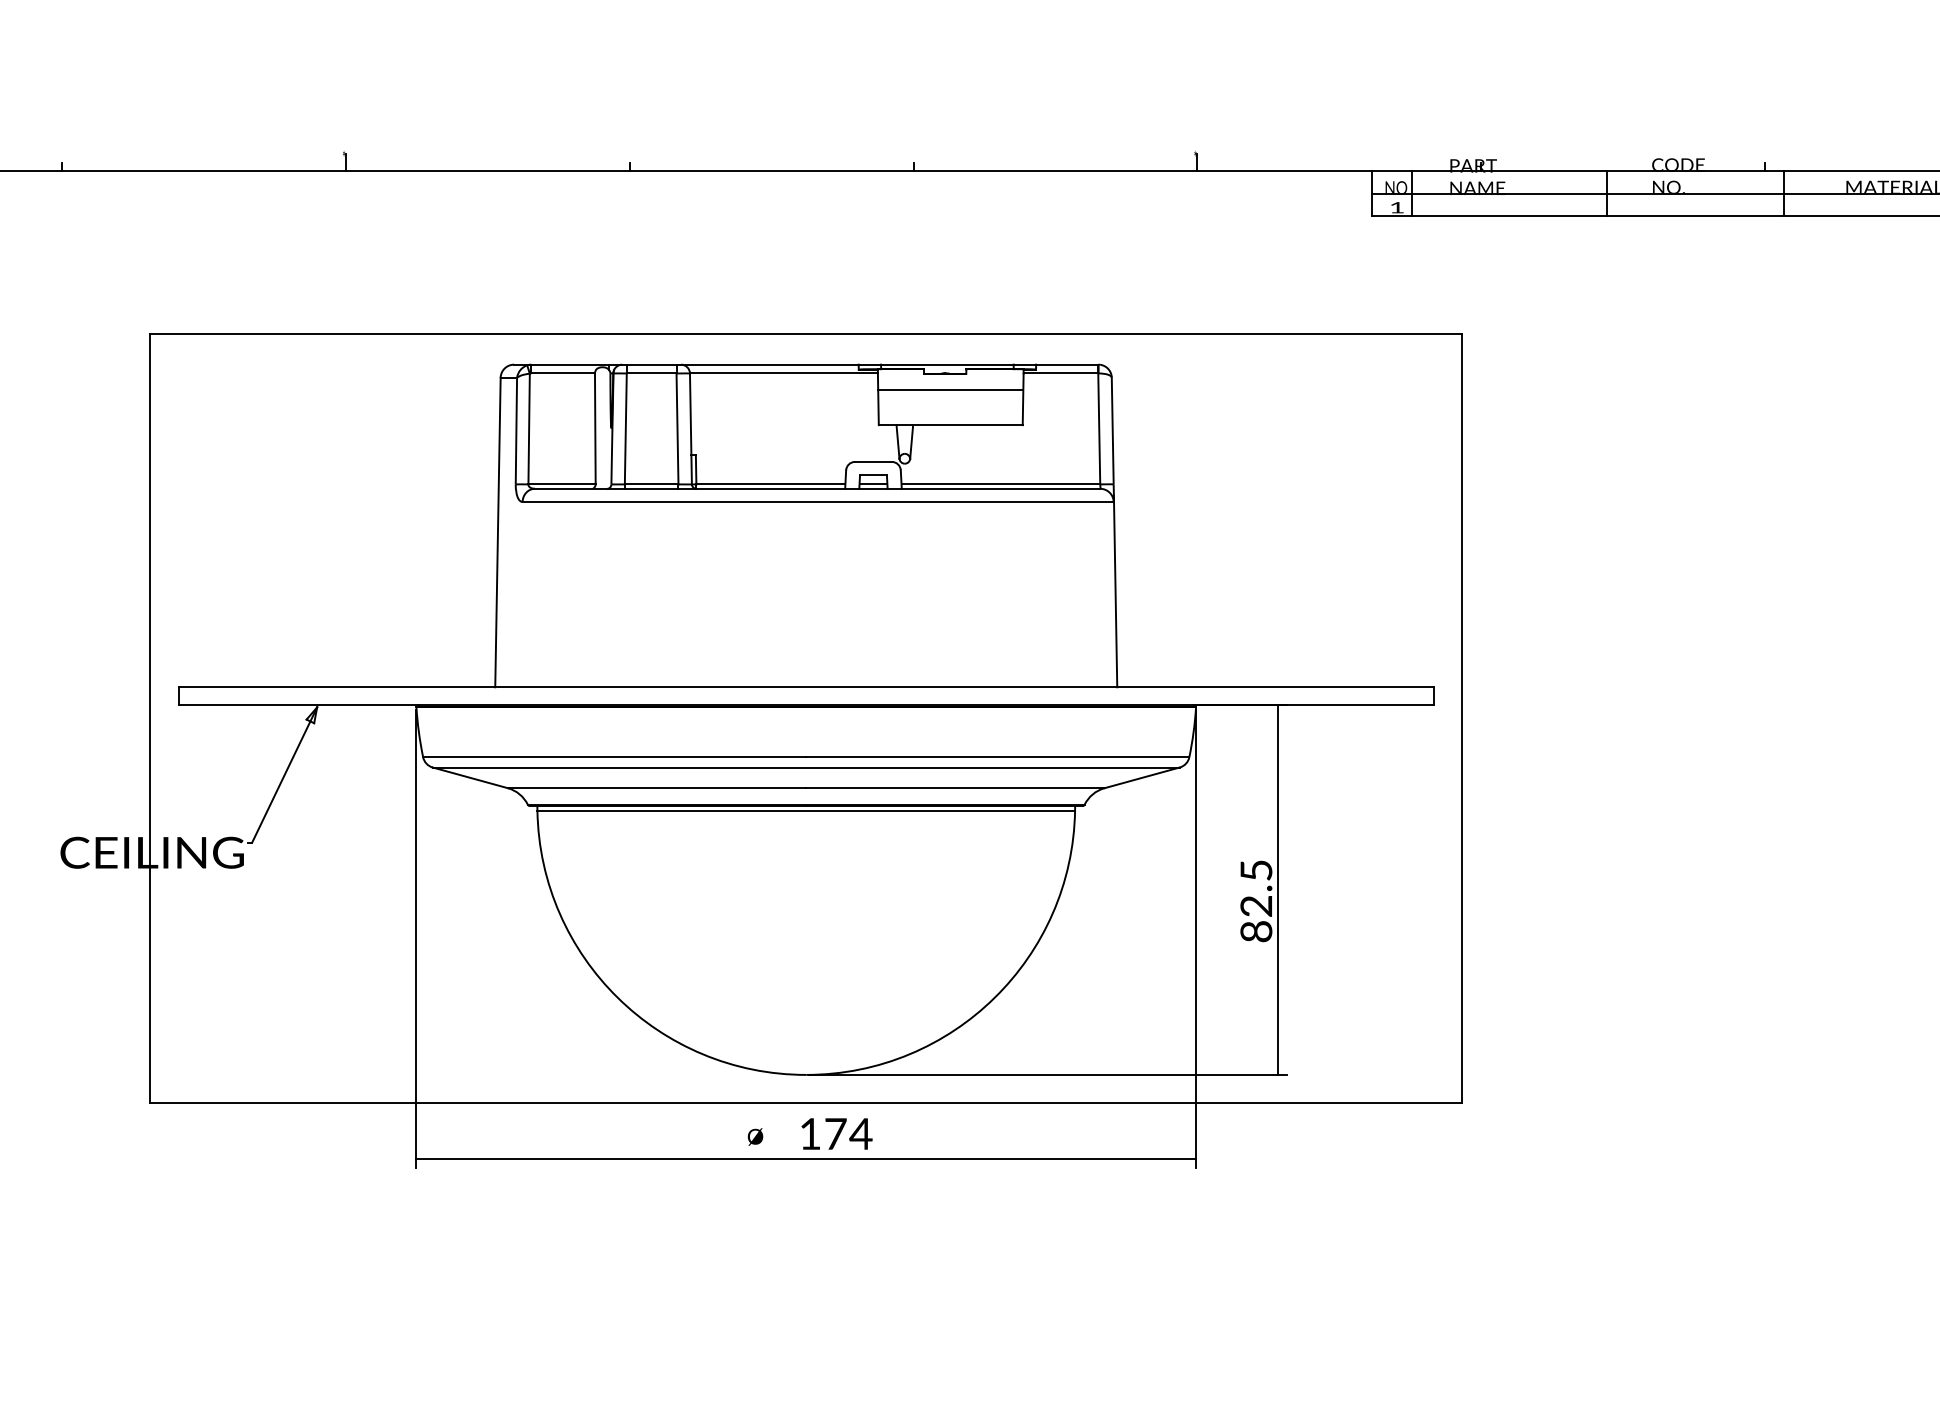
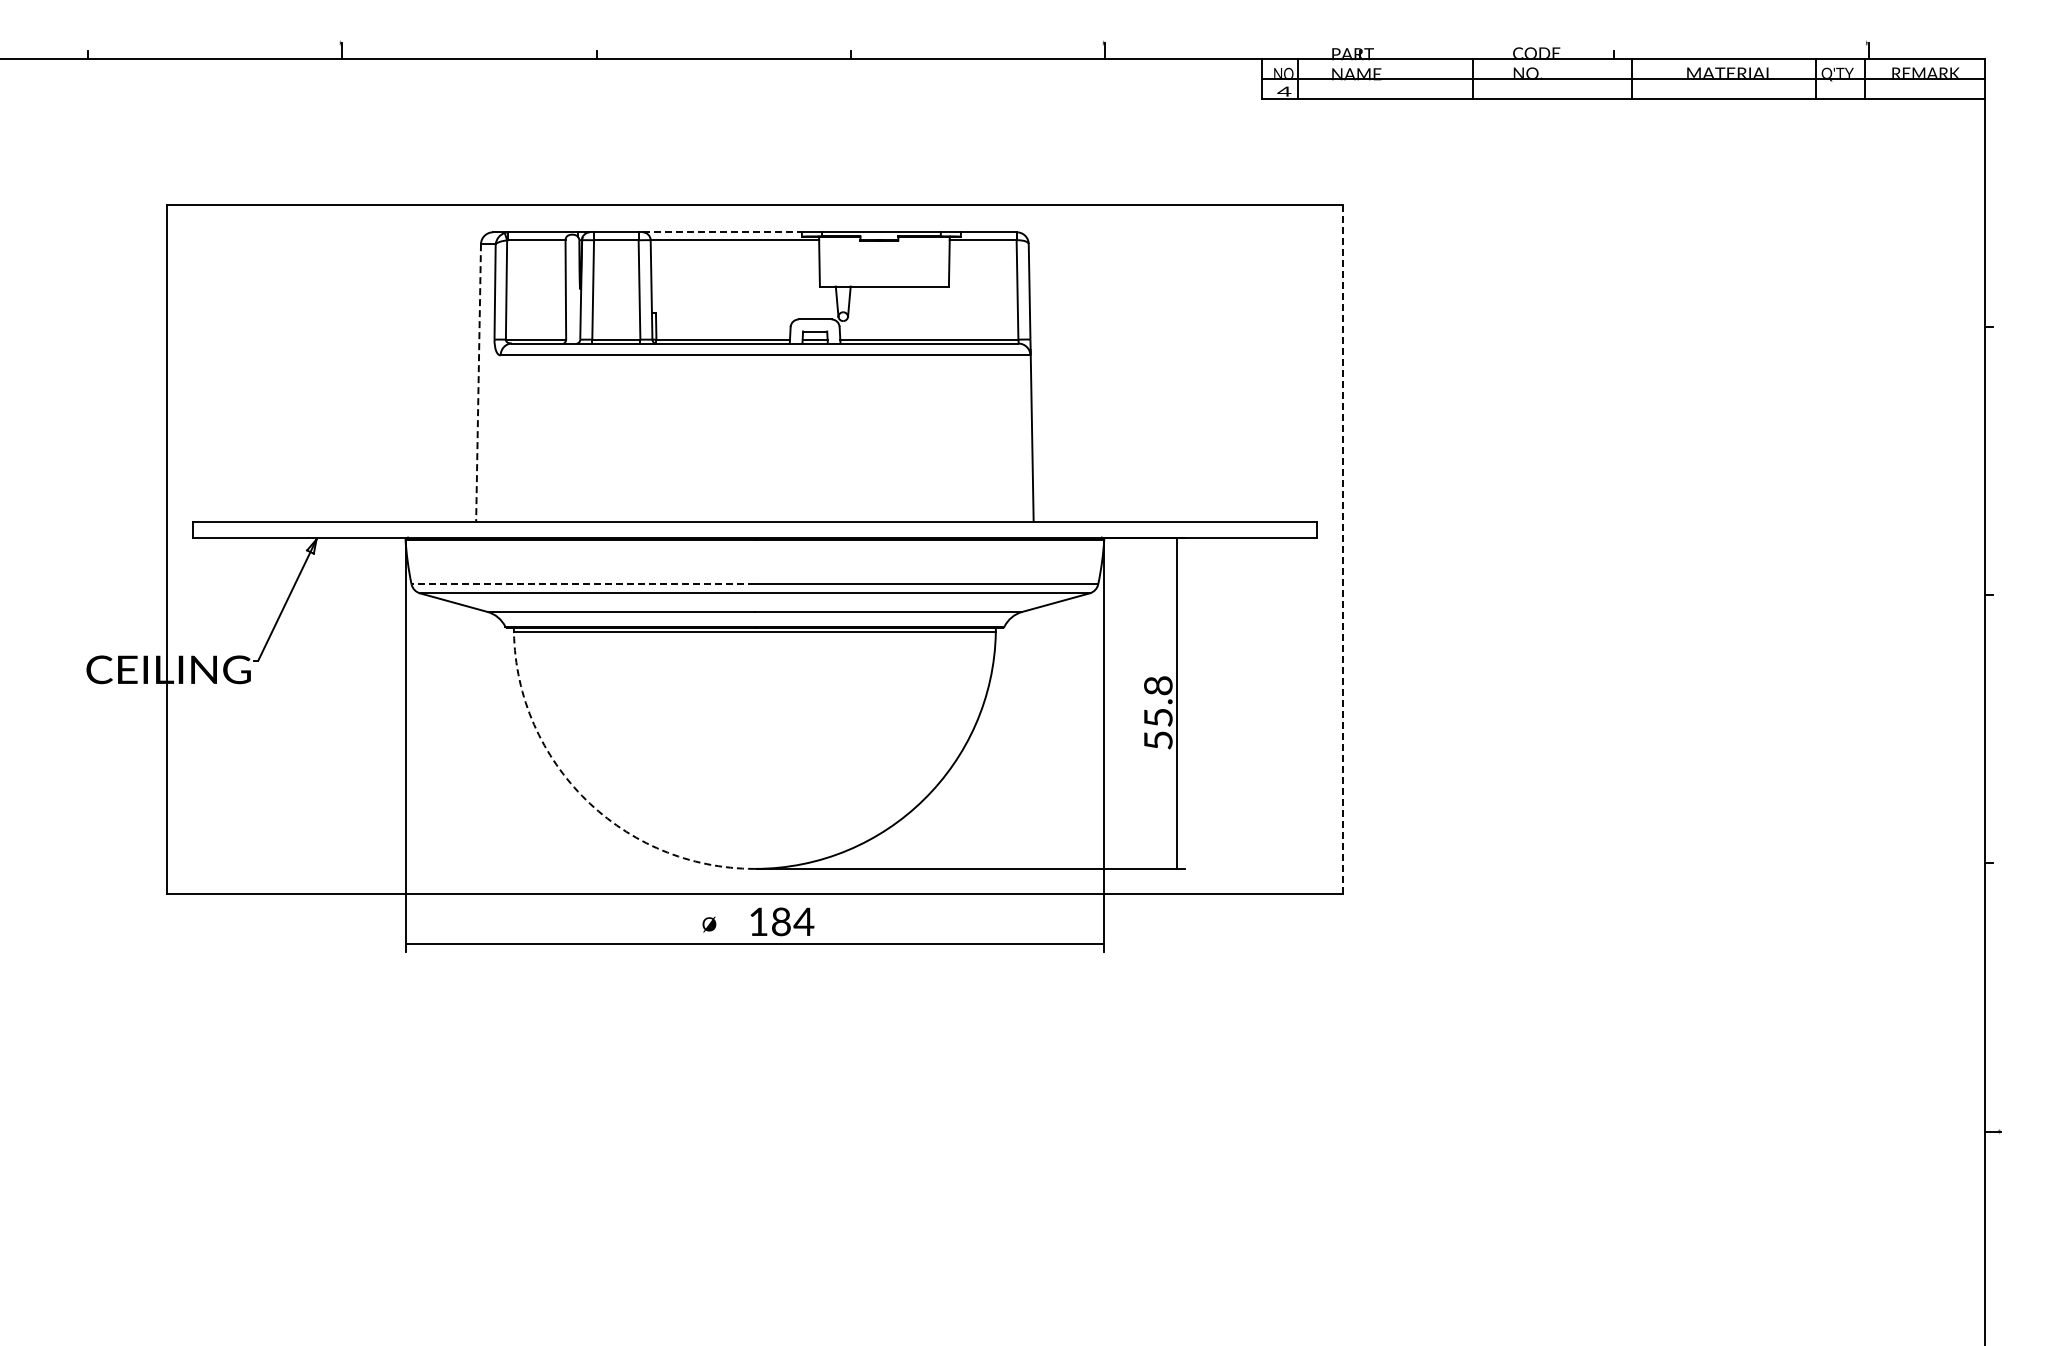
text: (1397, 207) -> (1284, 91), 1 -> 4
line: (770, 364) -> (722, 232), solid -> dashed
line: (950, 390) -> (884, 255), removed
line: (497, 532) -> (478, 382), solid -> dashed
line: (1461, 718) -> (1342, 549), solid -> dashed
line: (615, 757) -> (583, 584), solid -> dashed
text: (1256, 900) -> (1158, 712), 82.5 -> 55.8
arc: (618, 997) -> (586, 799), solid -> dashed
text: (835, 1133) -> (781, 921), 174 -> 184

